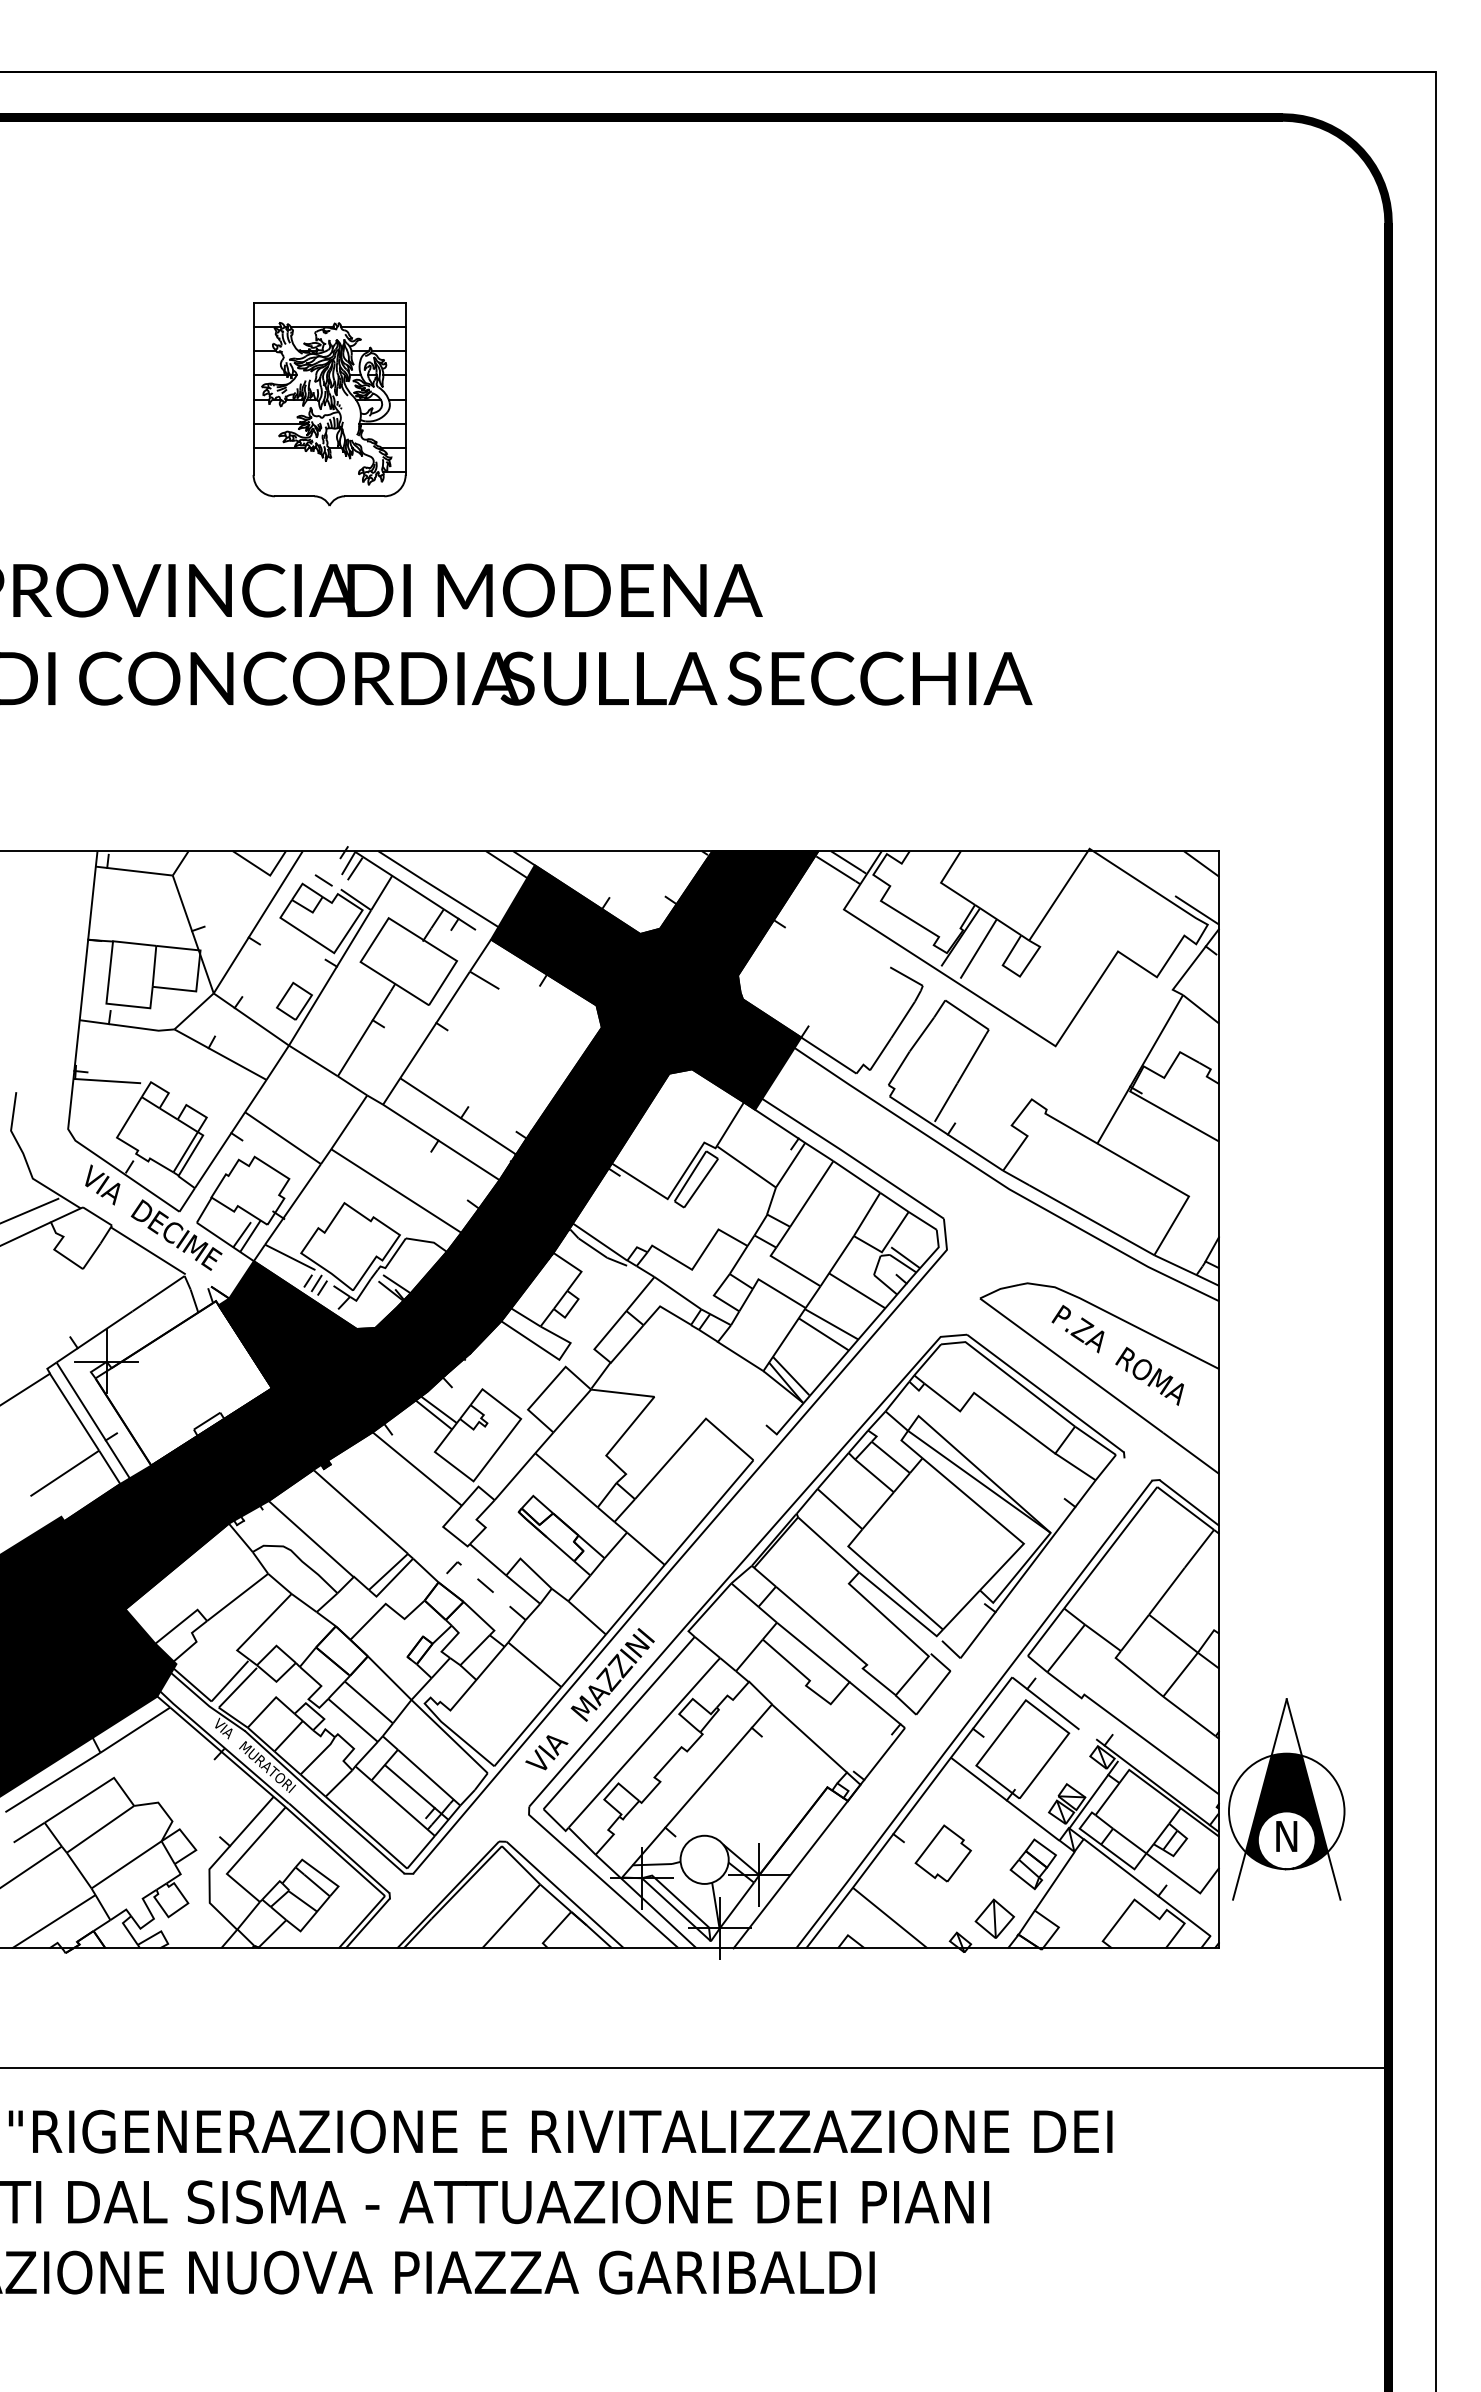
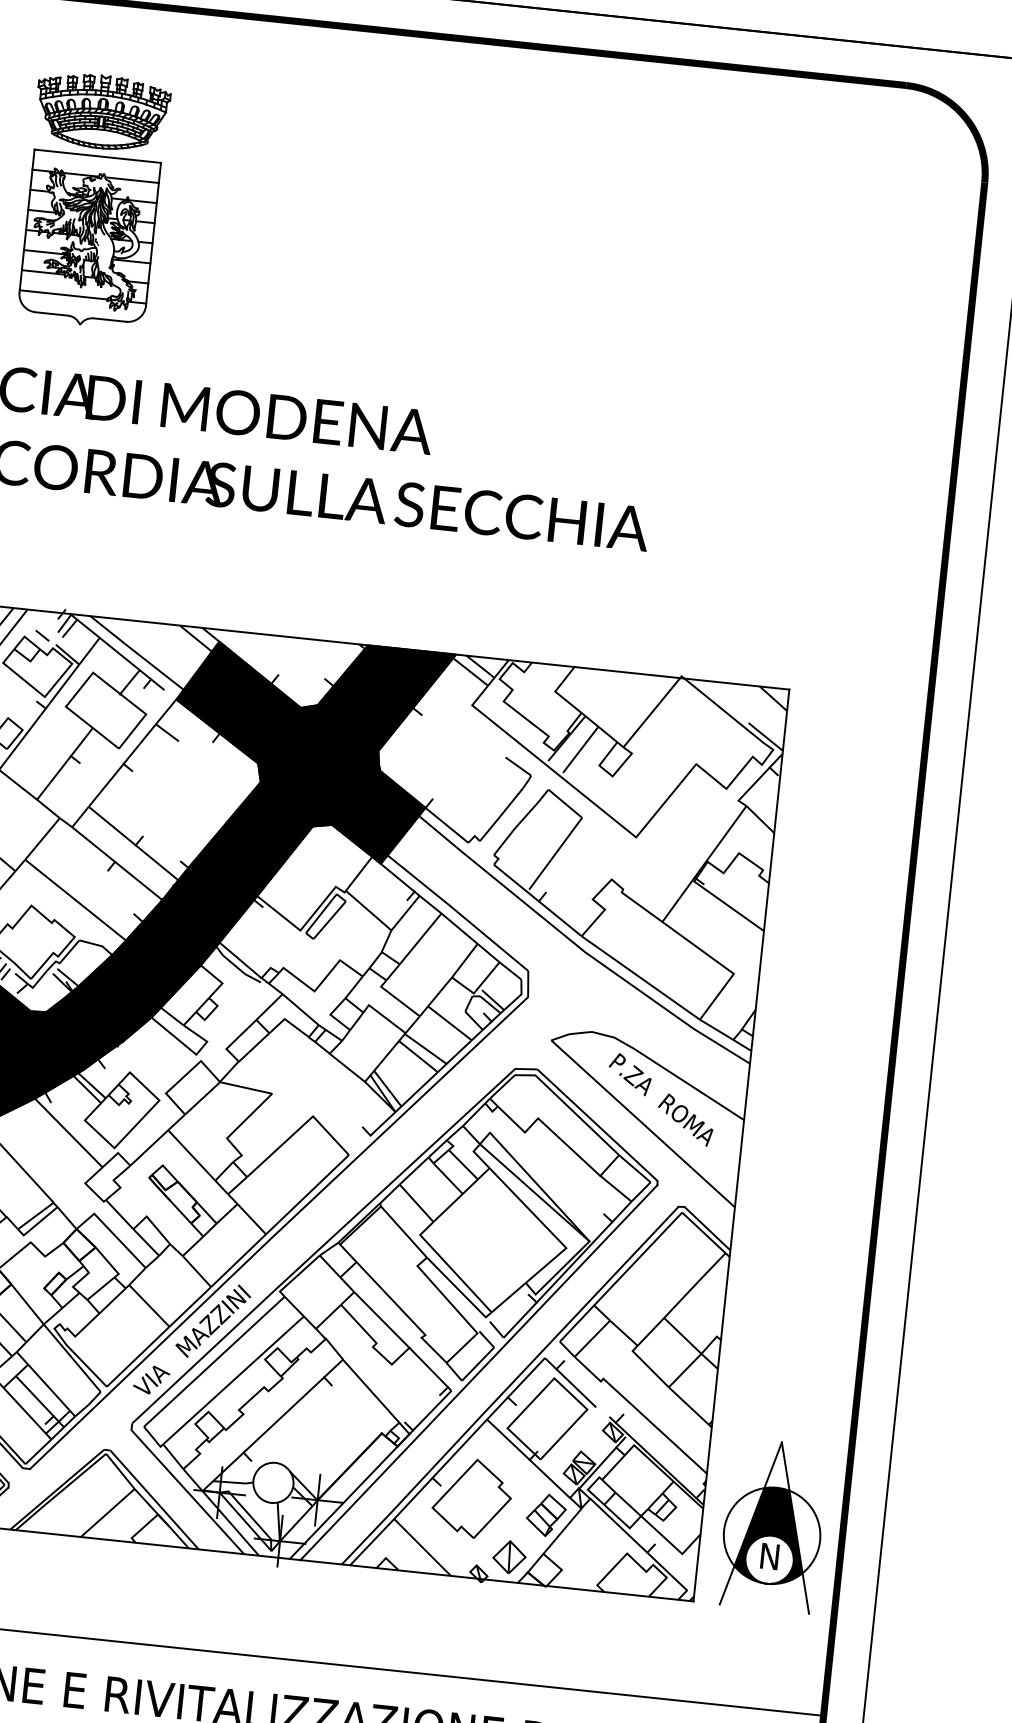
part: (329, 249) -> (102, 111), added
line: (306, 472) -> (63, 295), added
line: (480, 1581) -> (111, 1232), dashed -> solid
line: (935, 1702) -> (479, 1372), added
part: (1286, 1799) -> (772, 1525), moved
part: (943, 1853) -> (472, 1498), size x1.67

